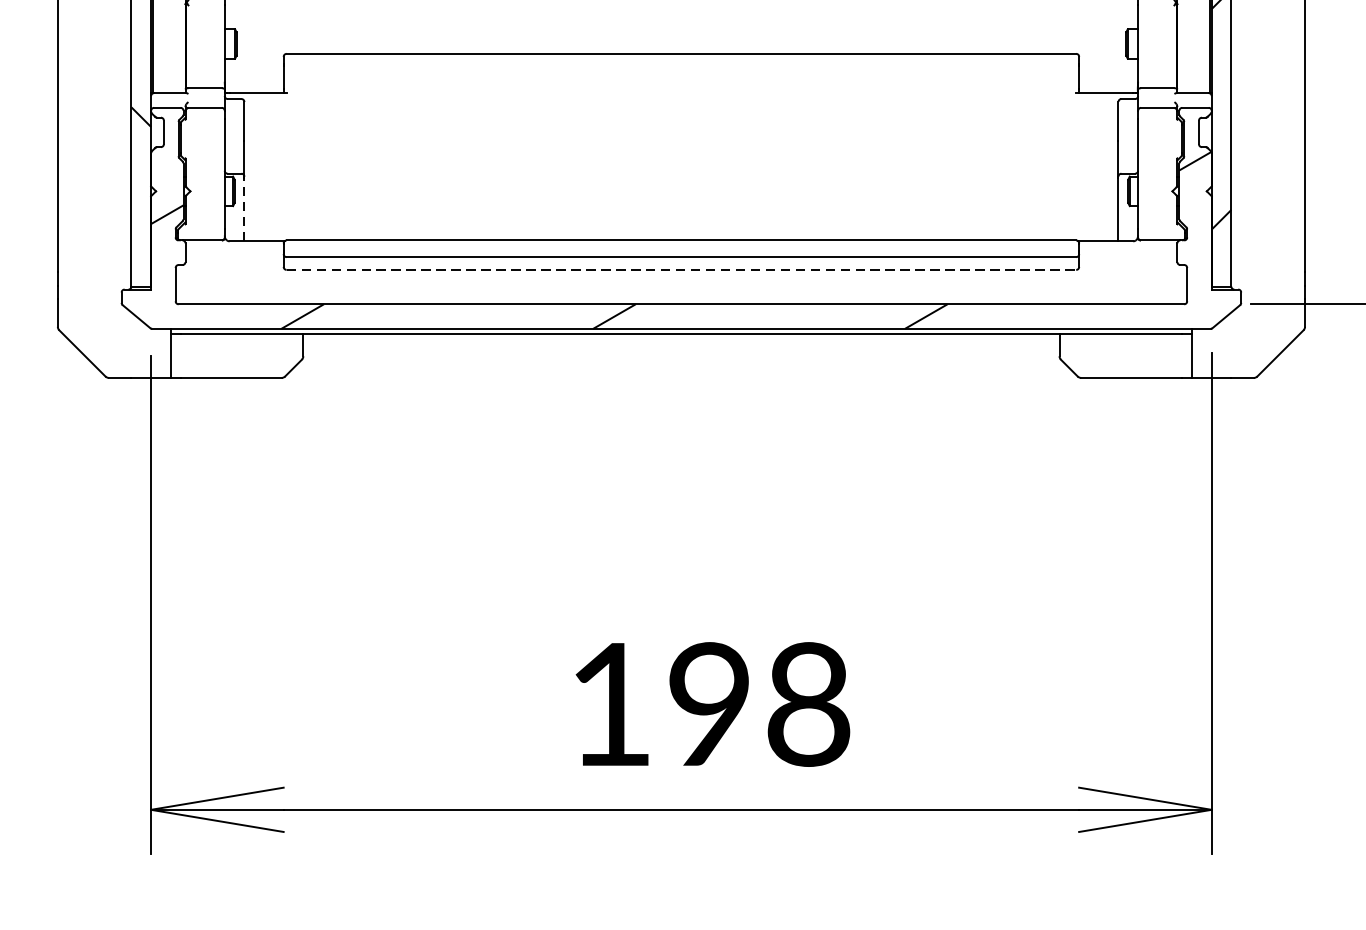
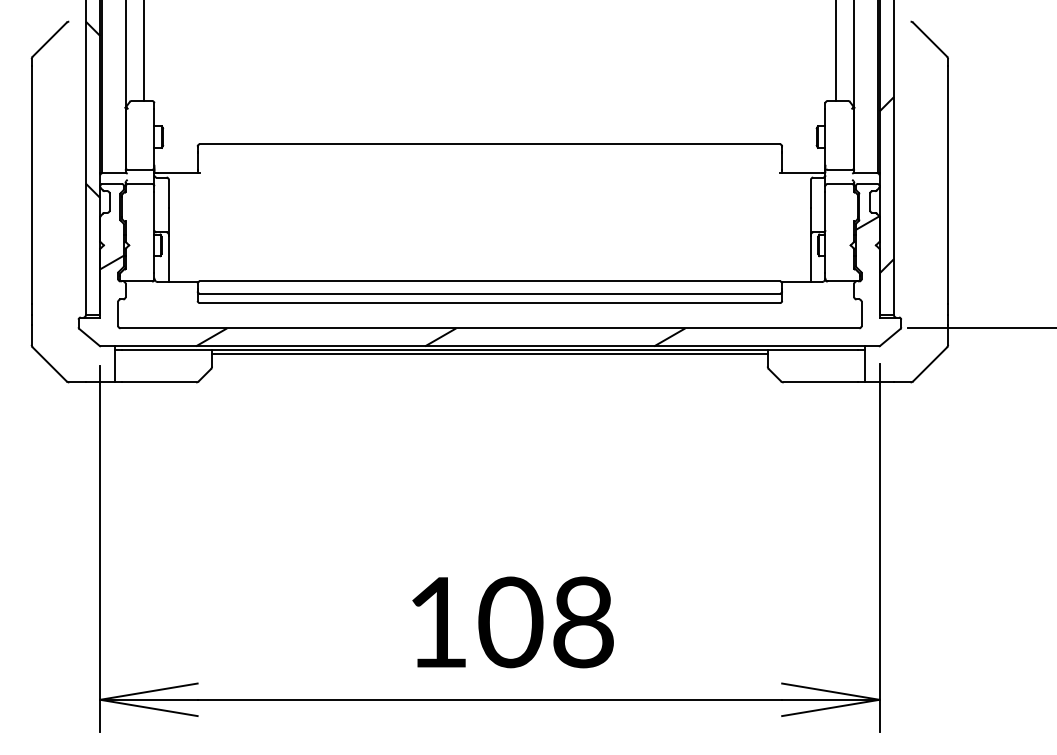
line: (244, 209) -> (168, 258), dashed -> solid
line: (682, 270) -> (490, 303), dashed -> solid
line: (680, 338) -> (489, 353), added
text: (709, 704) -> (510, 622), 198 -> 108

